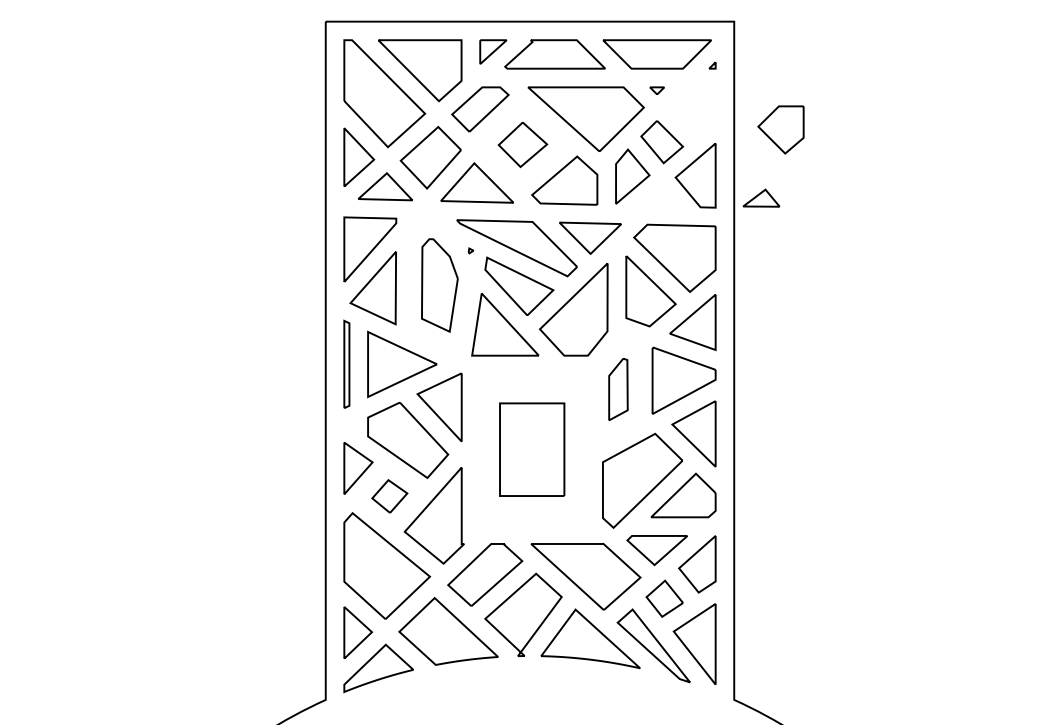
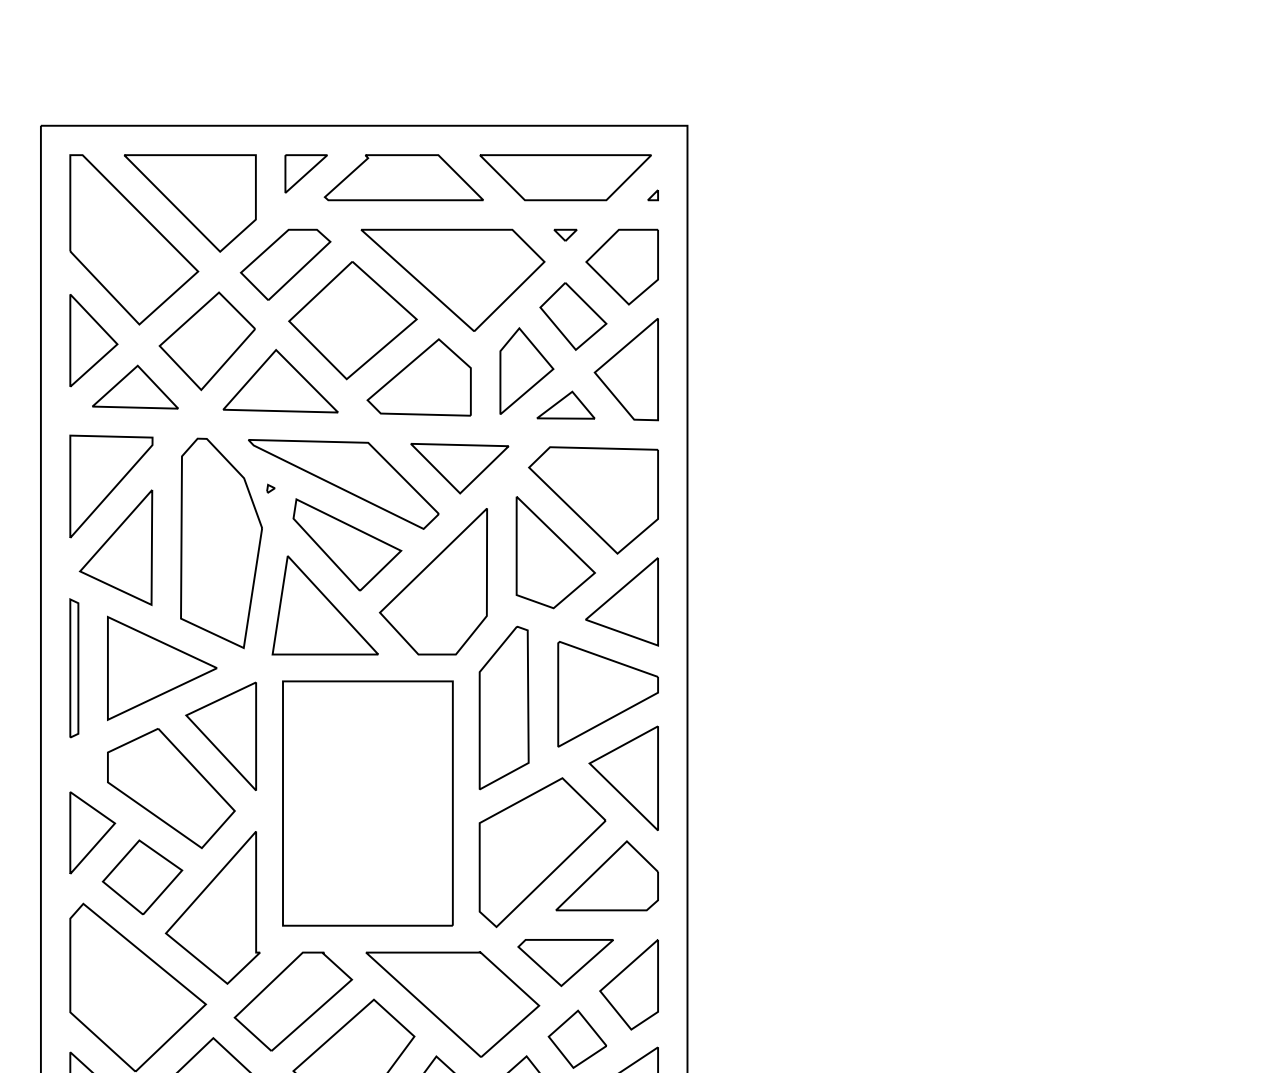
part: (780, 129) -> (621, 266), moved
part: (522, 144) -> (352, 320), size x1.67
part: (761, 197) -> (566, 404), moved
part: (439, 285) -> (220, 543), size x1.43
part: (618, 389) -> (504, 708), size x1.67
part: (531, 449) -> (366, 803), size x1.67
part: (389, 496) -> (141, 877), size x1.43

